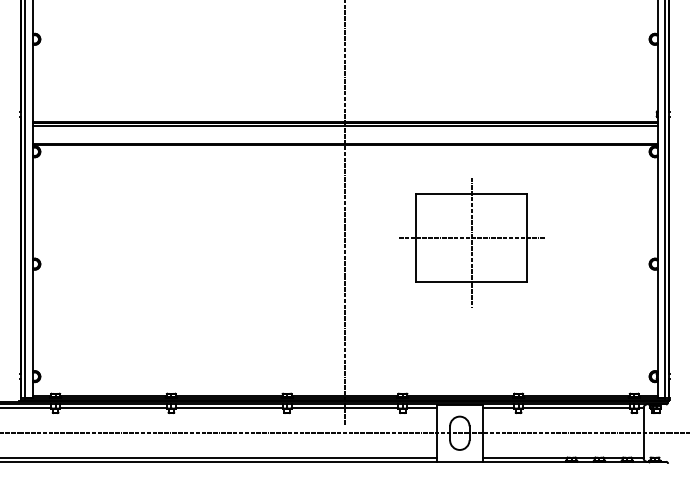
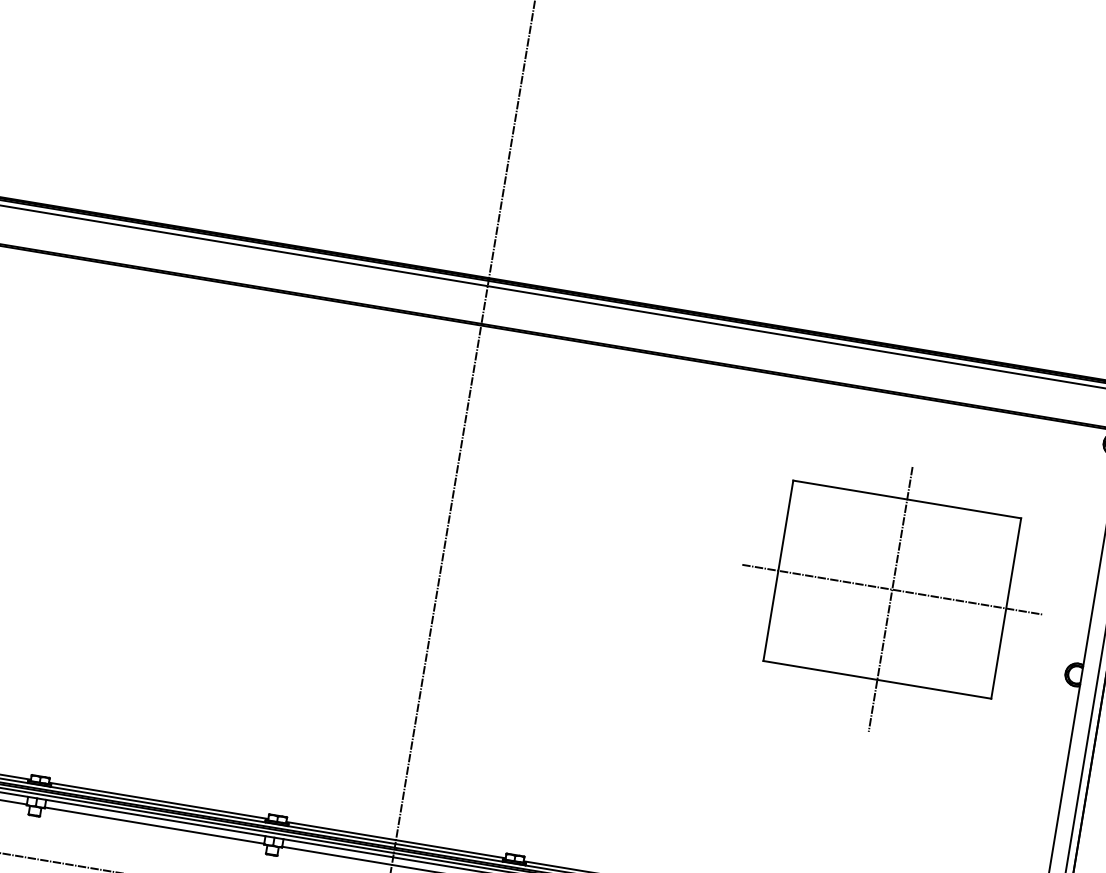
part: (471, 242) -> (890, 598), moved

